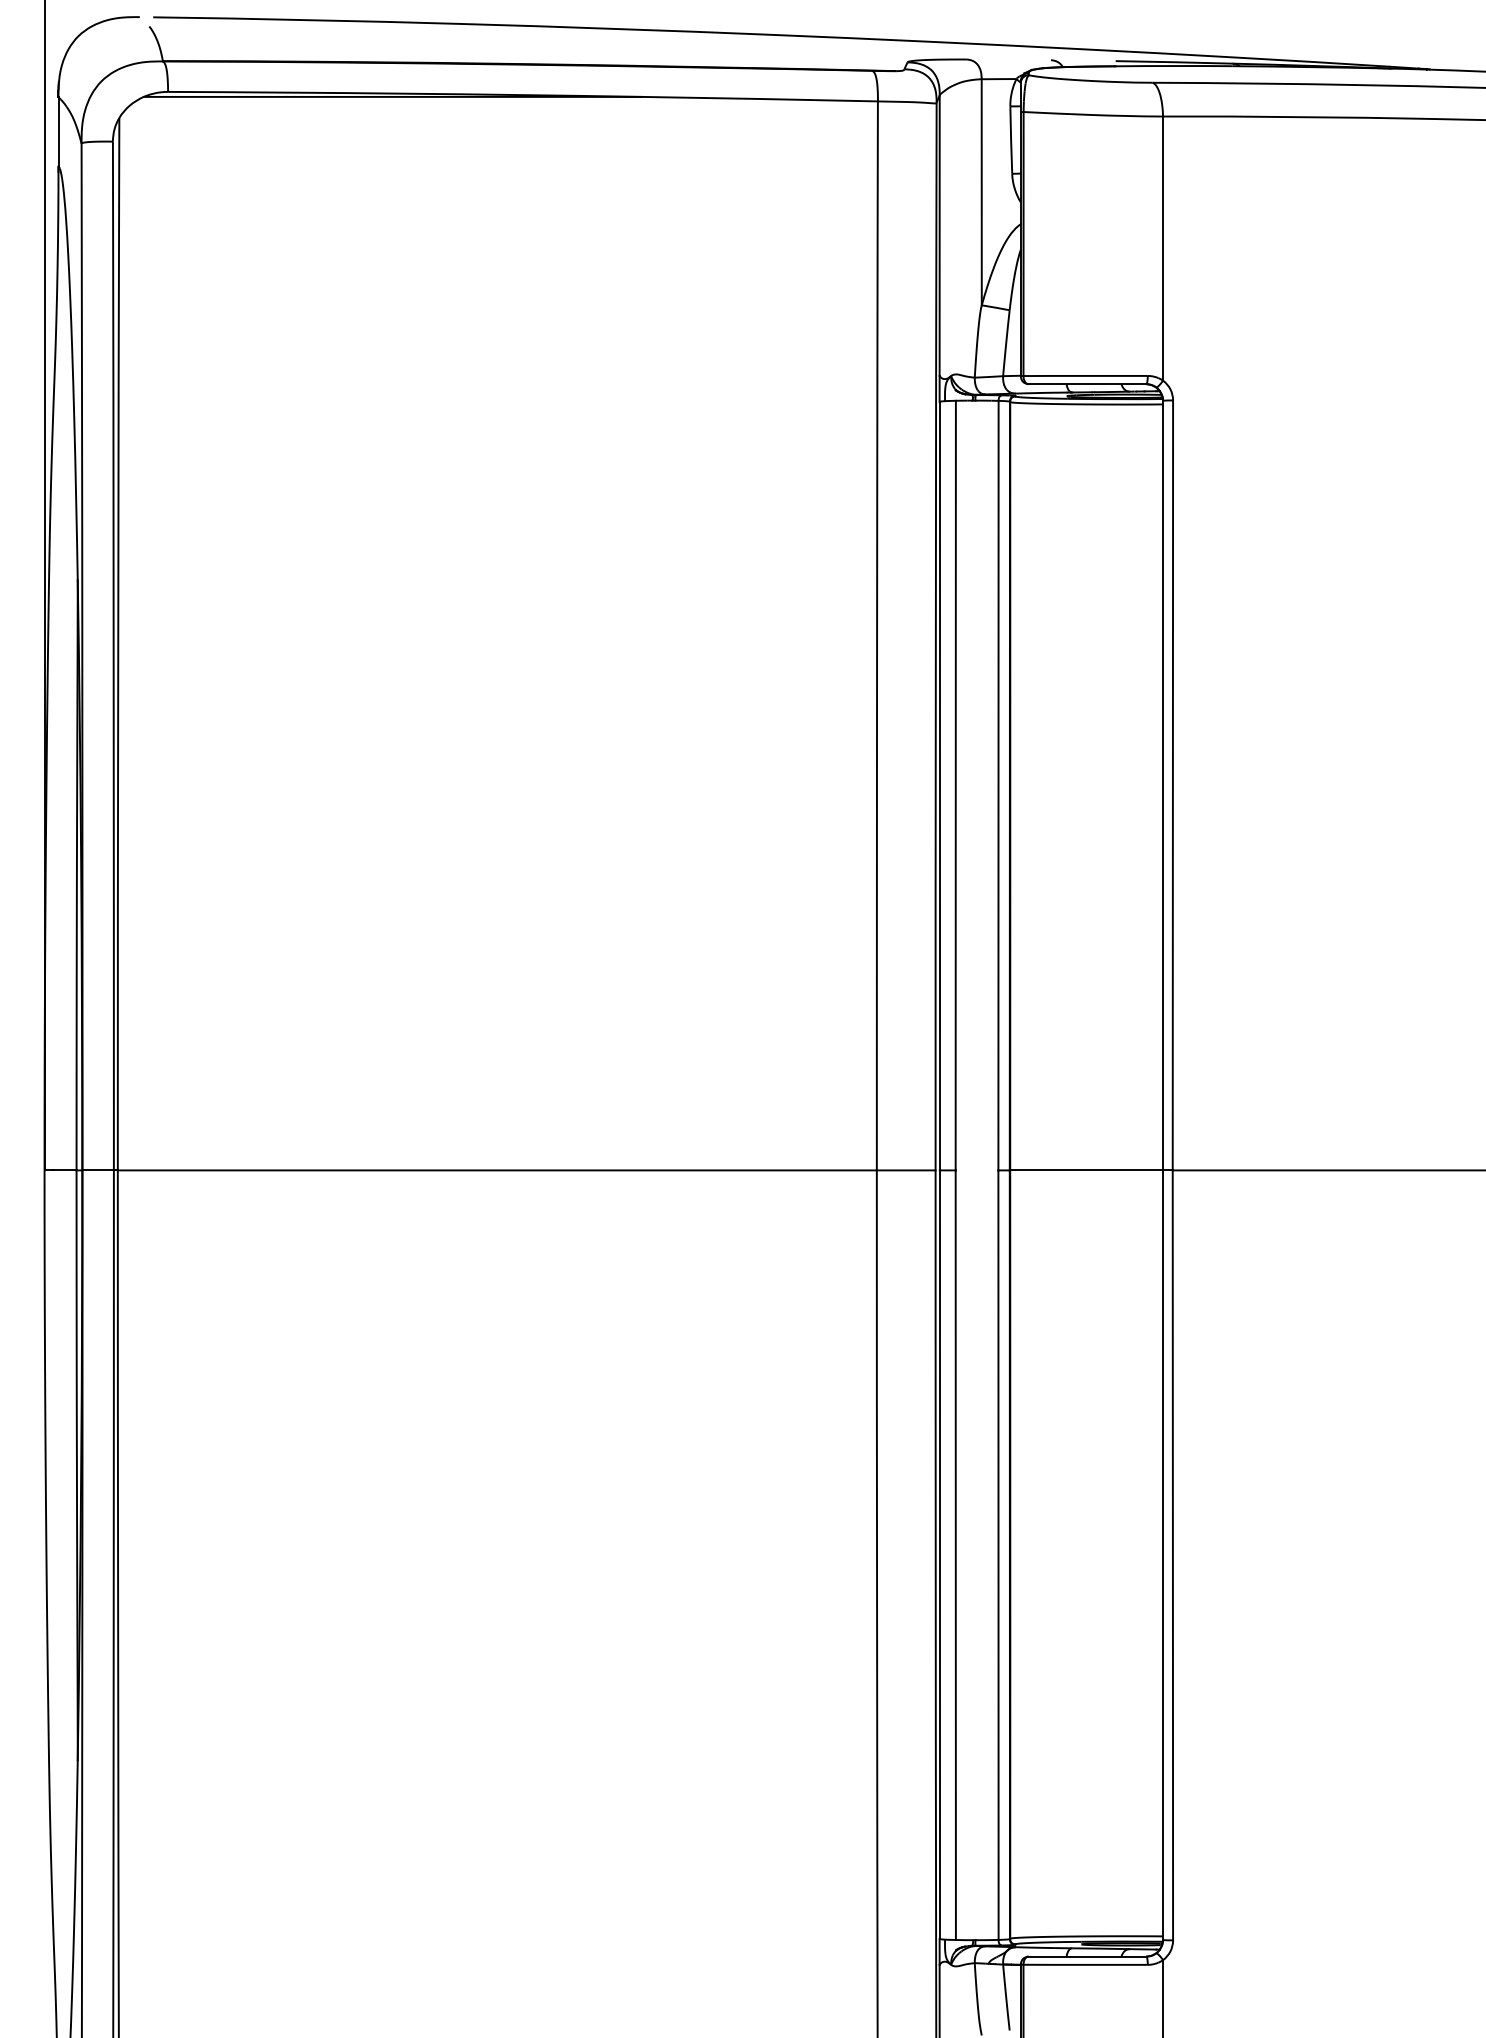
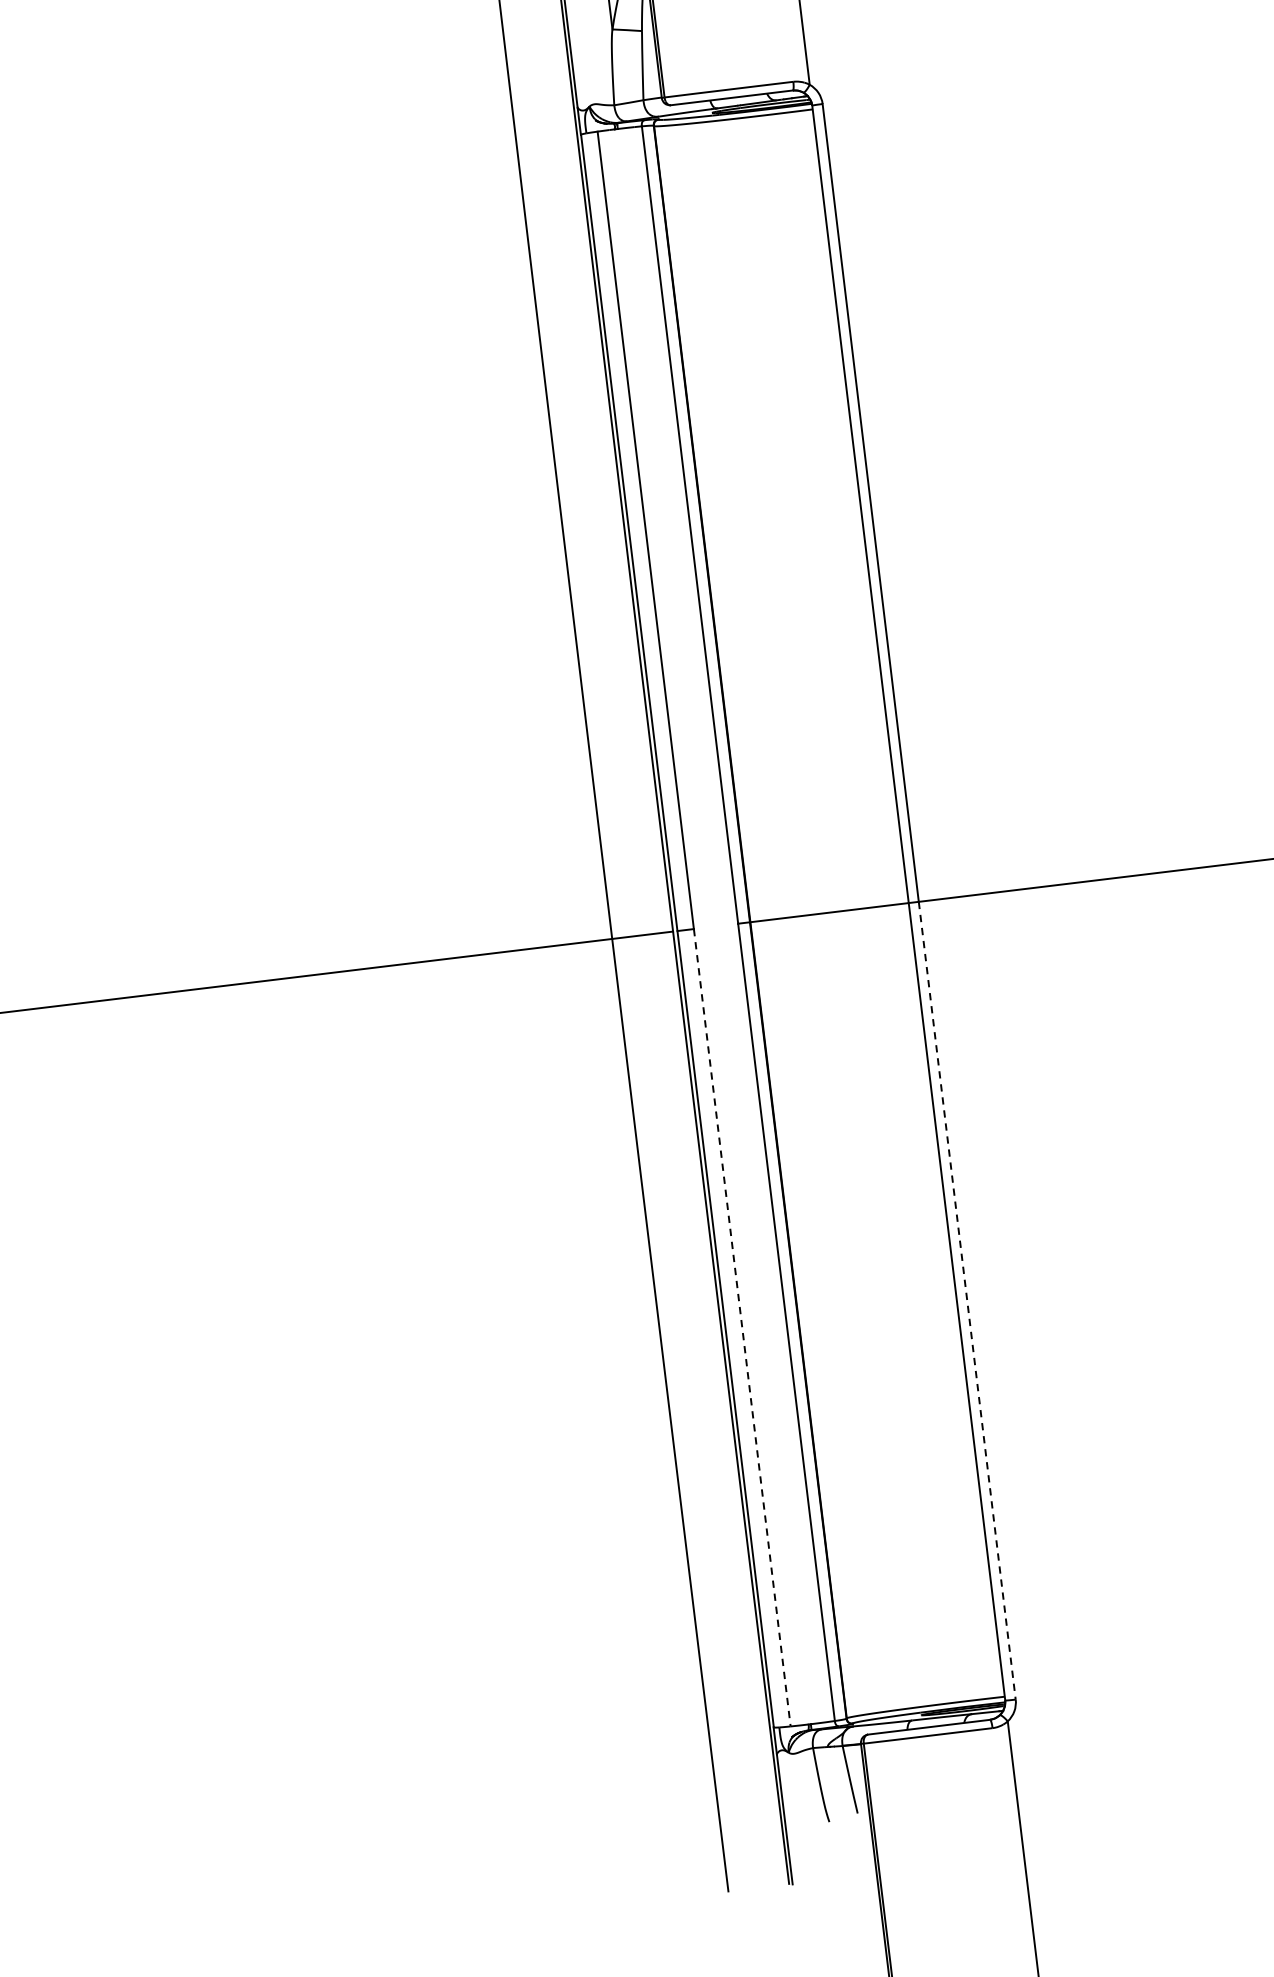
line: (955, 1555) -> (742, 1328), solid -> dashed
line: (1172, 1555) -> (966, 1300), solid -> dashed

